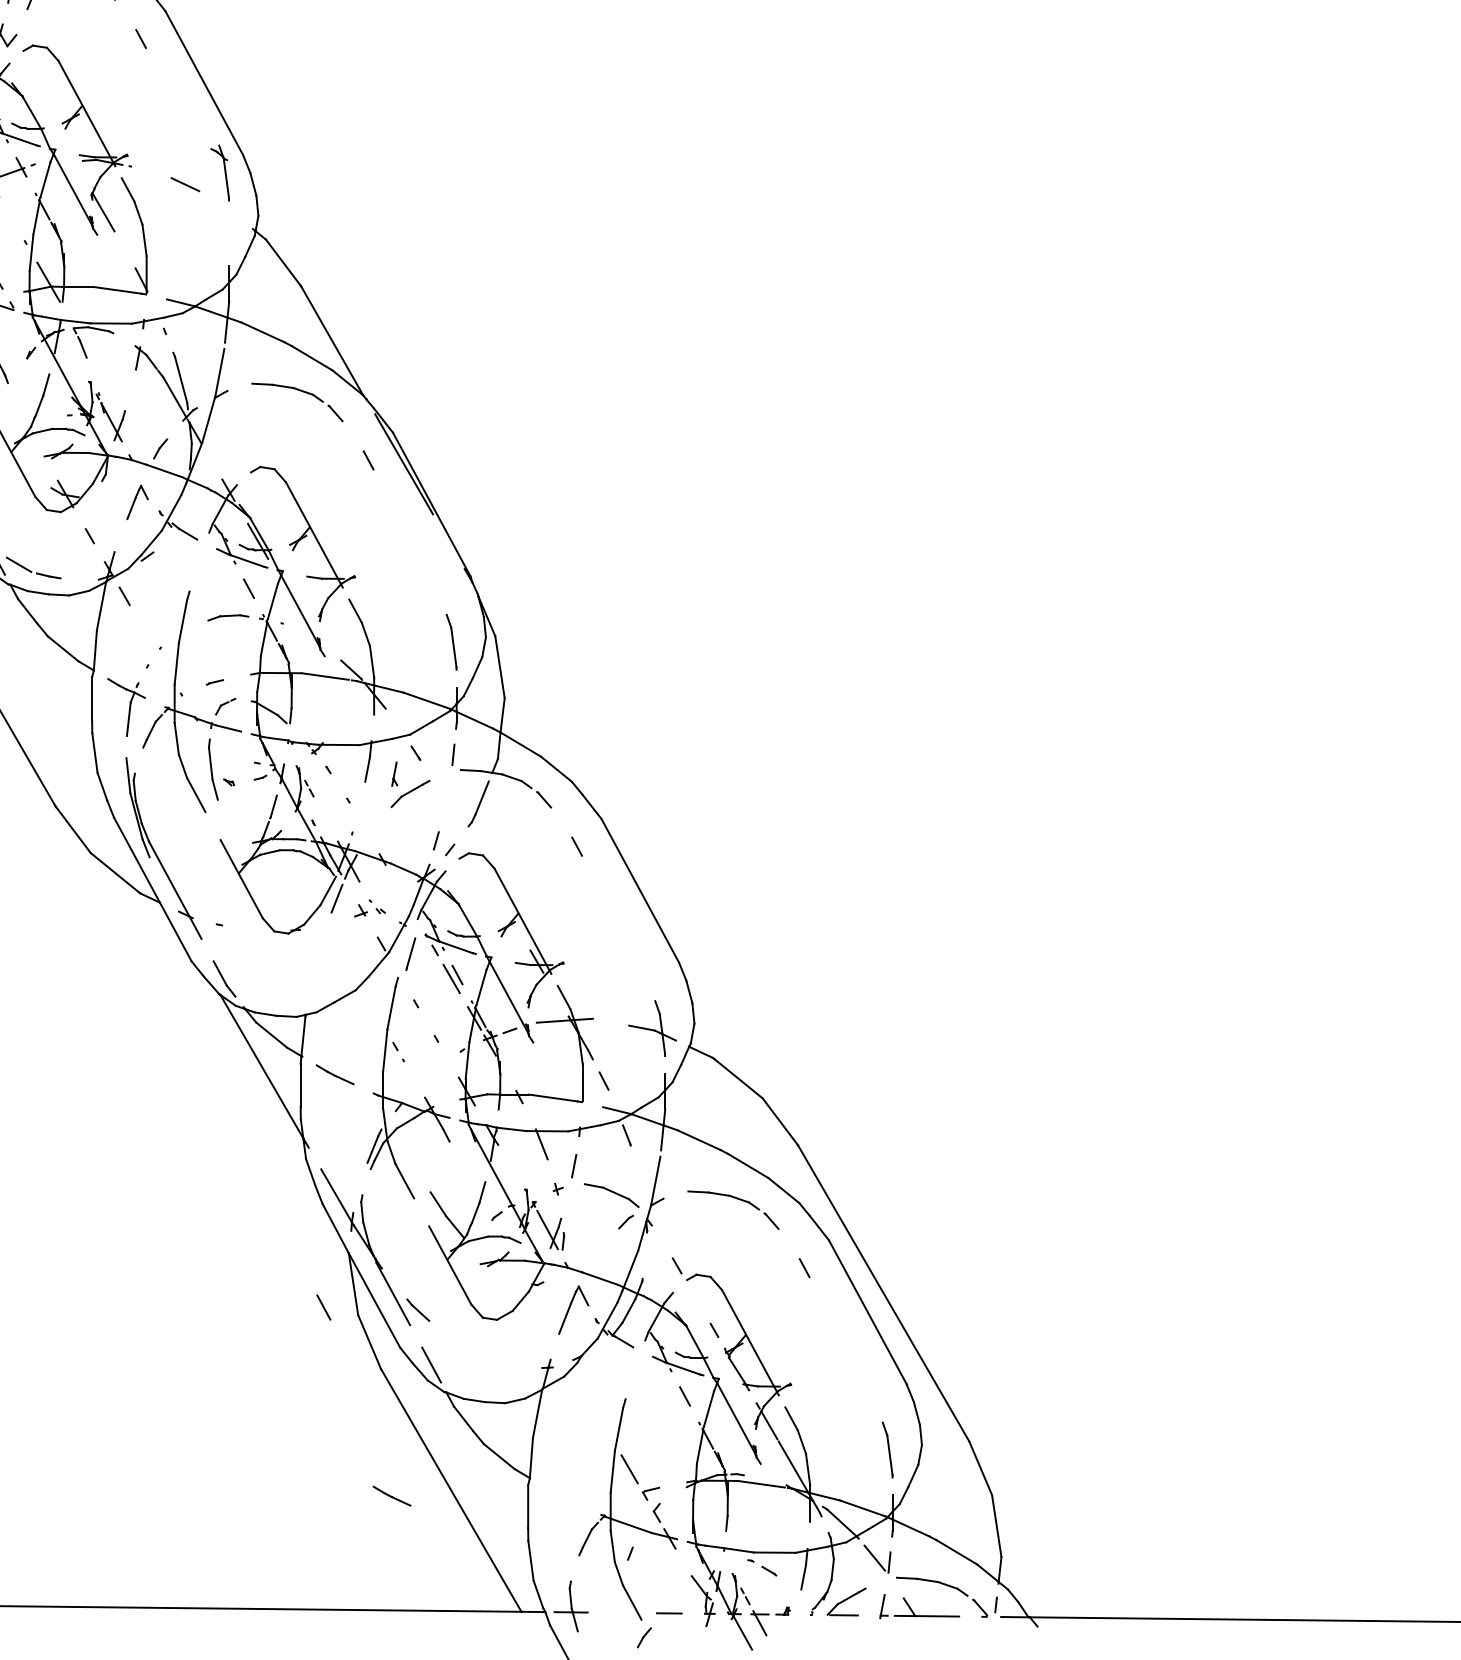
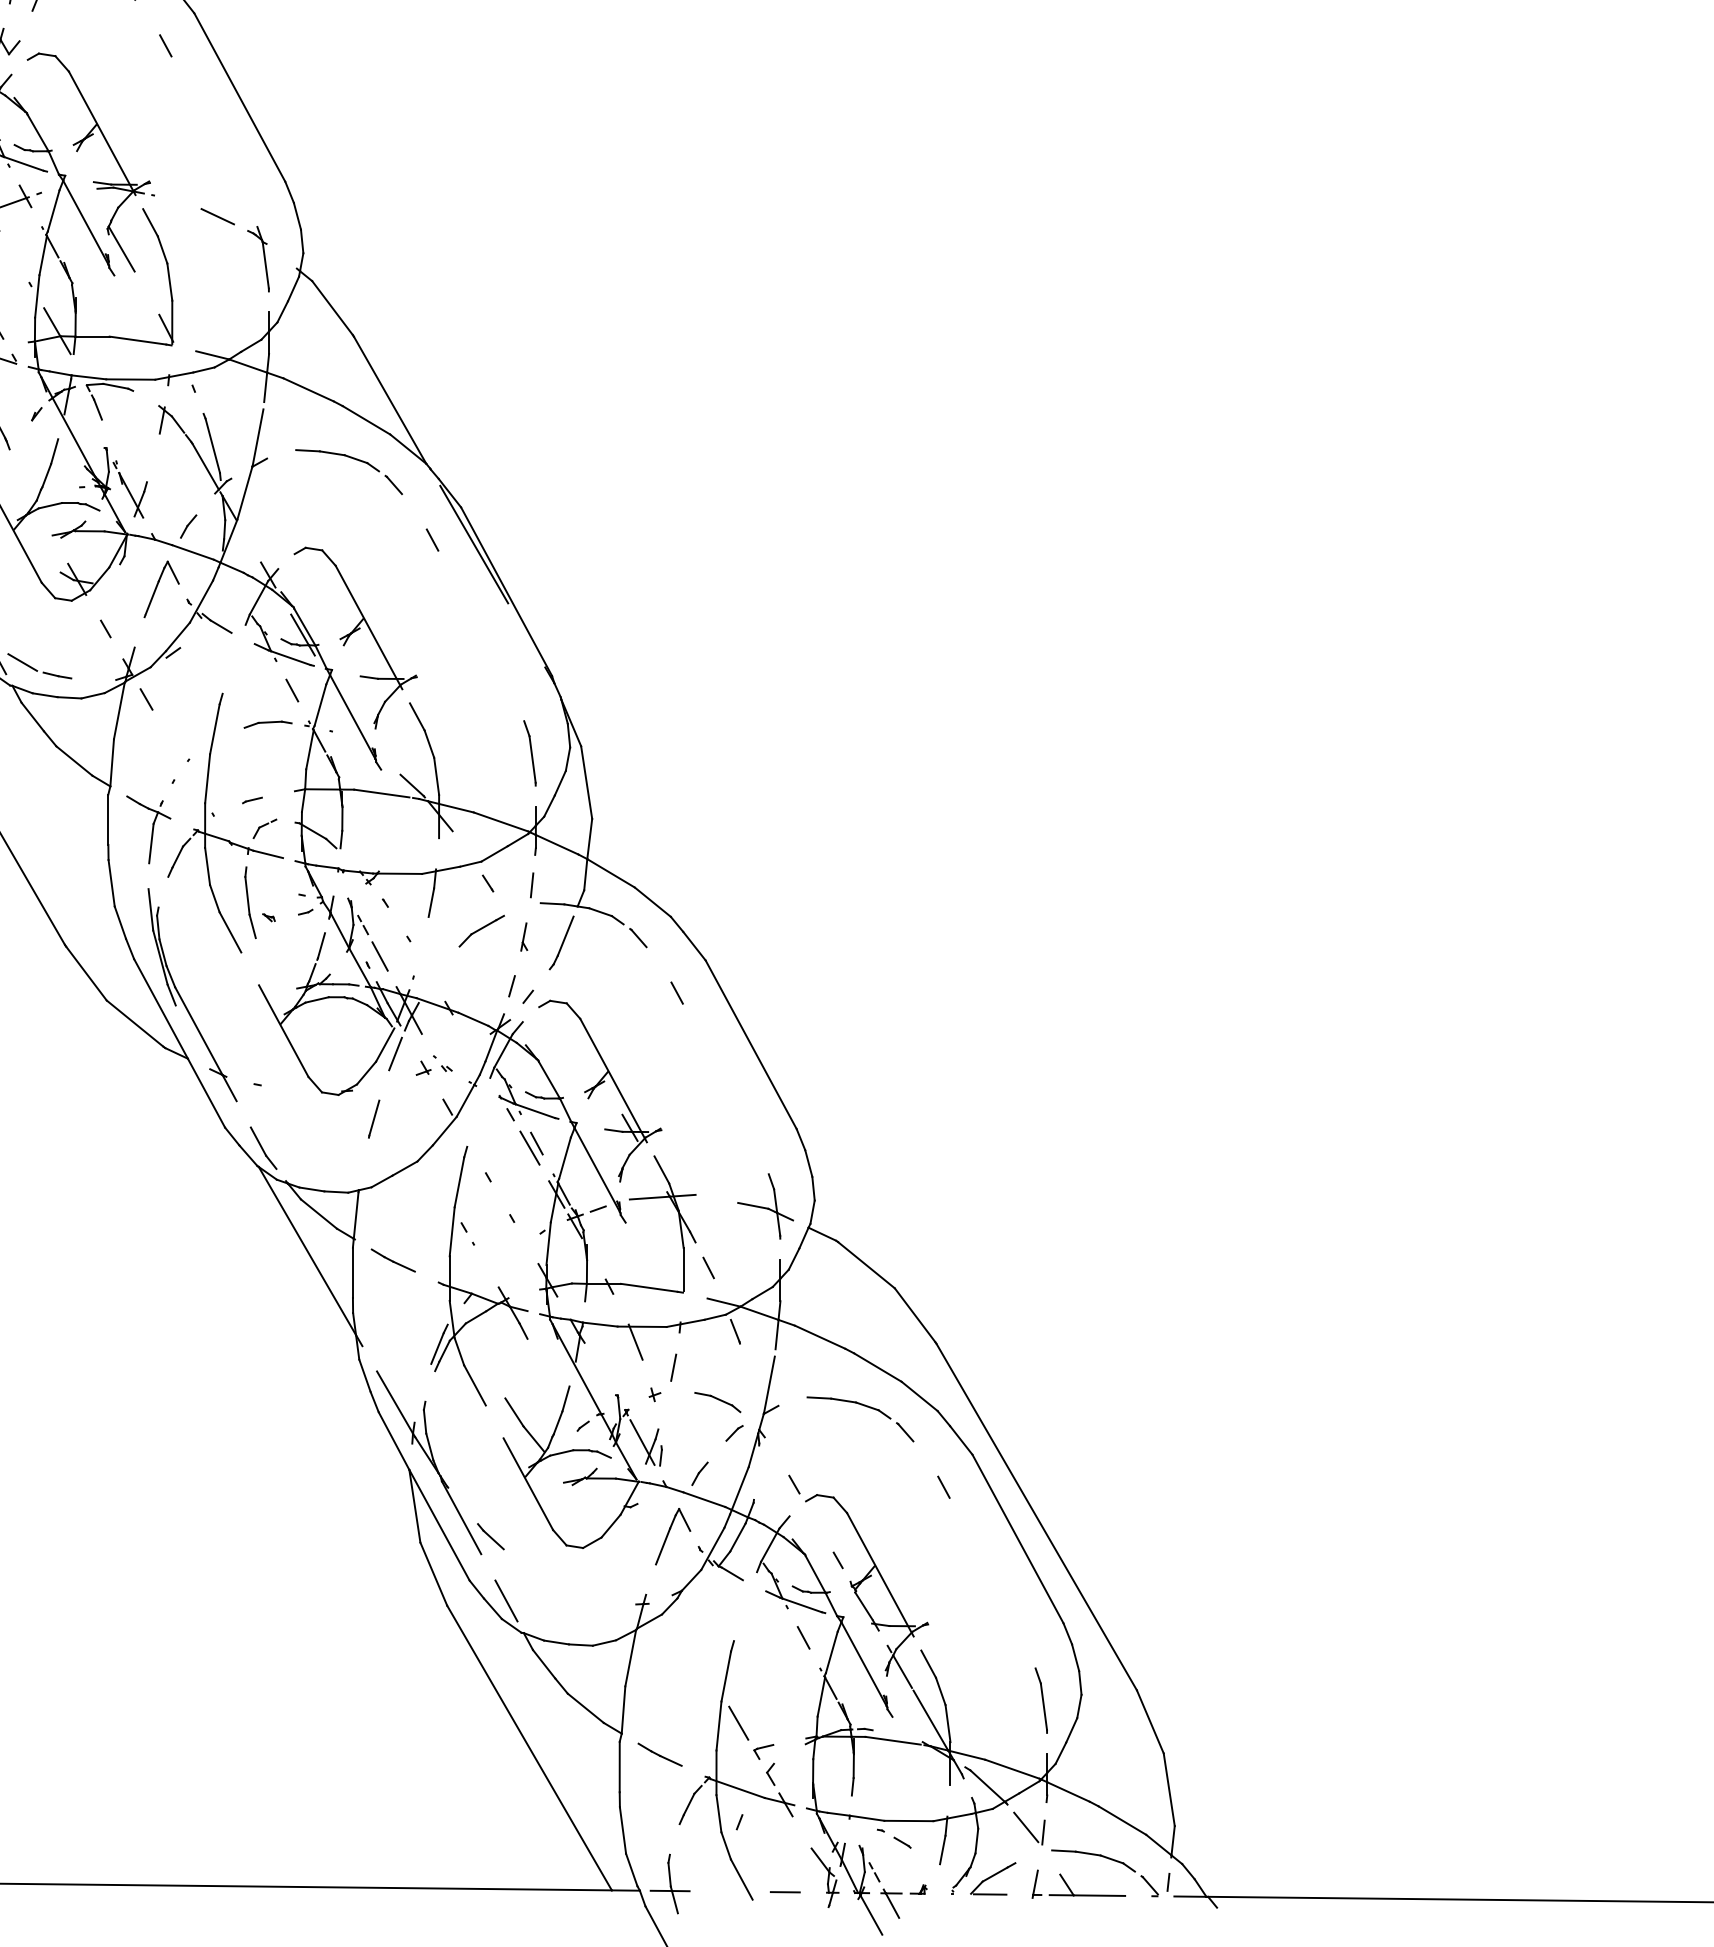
part: (220, 173) -> (258, 259), moved
part: (137, 502) -> (161, 589), size x1.43
part: (394, 773) -> (524, 936), moved
line: (411, 953) -> (374, 1118), moved
part: (611, 1195) -> (717, 1402), size x0.71
line: (323, 1307) -> (379, 956), moved
part: (391, 1495) -> (659, 1754), moved
part: (643, 1637) -> (699, 1473), moved

